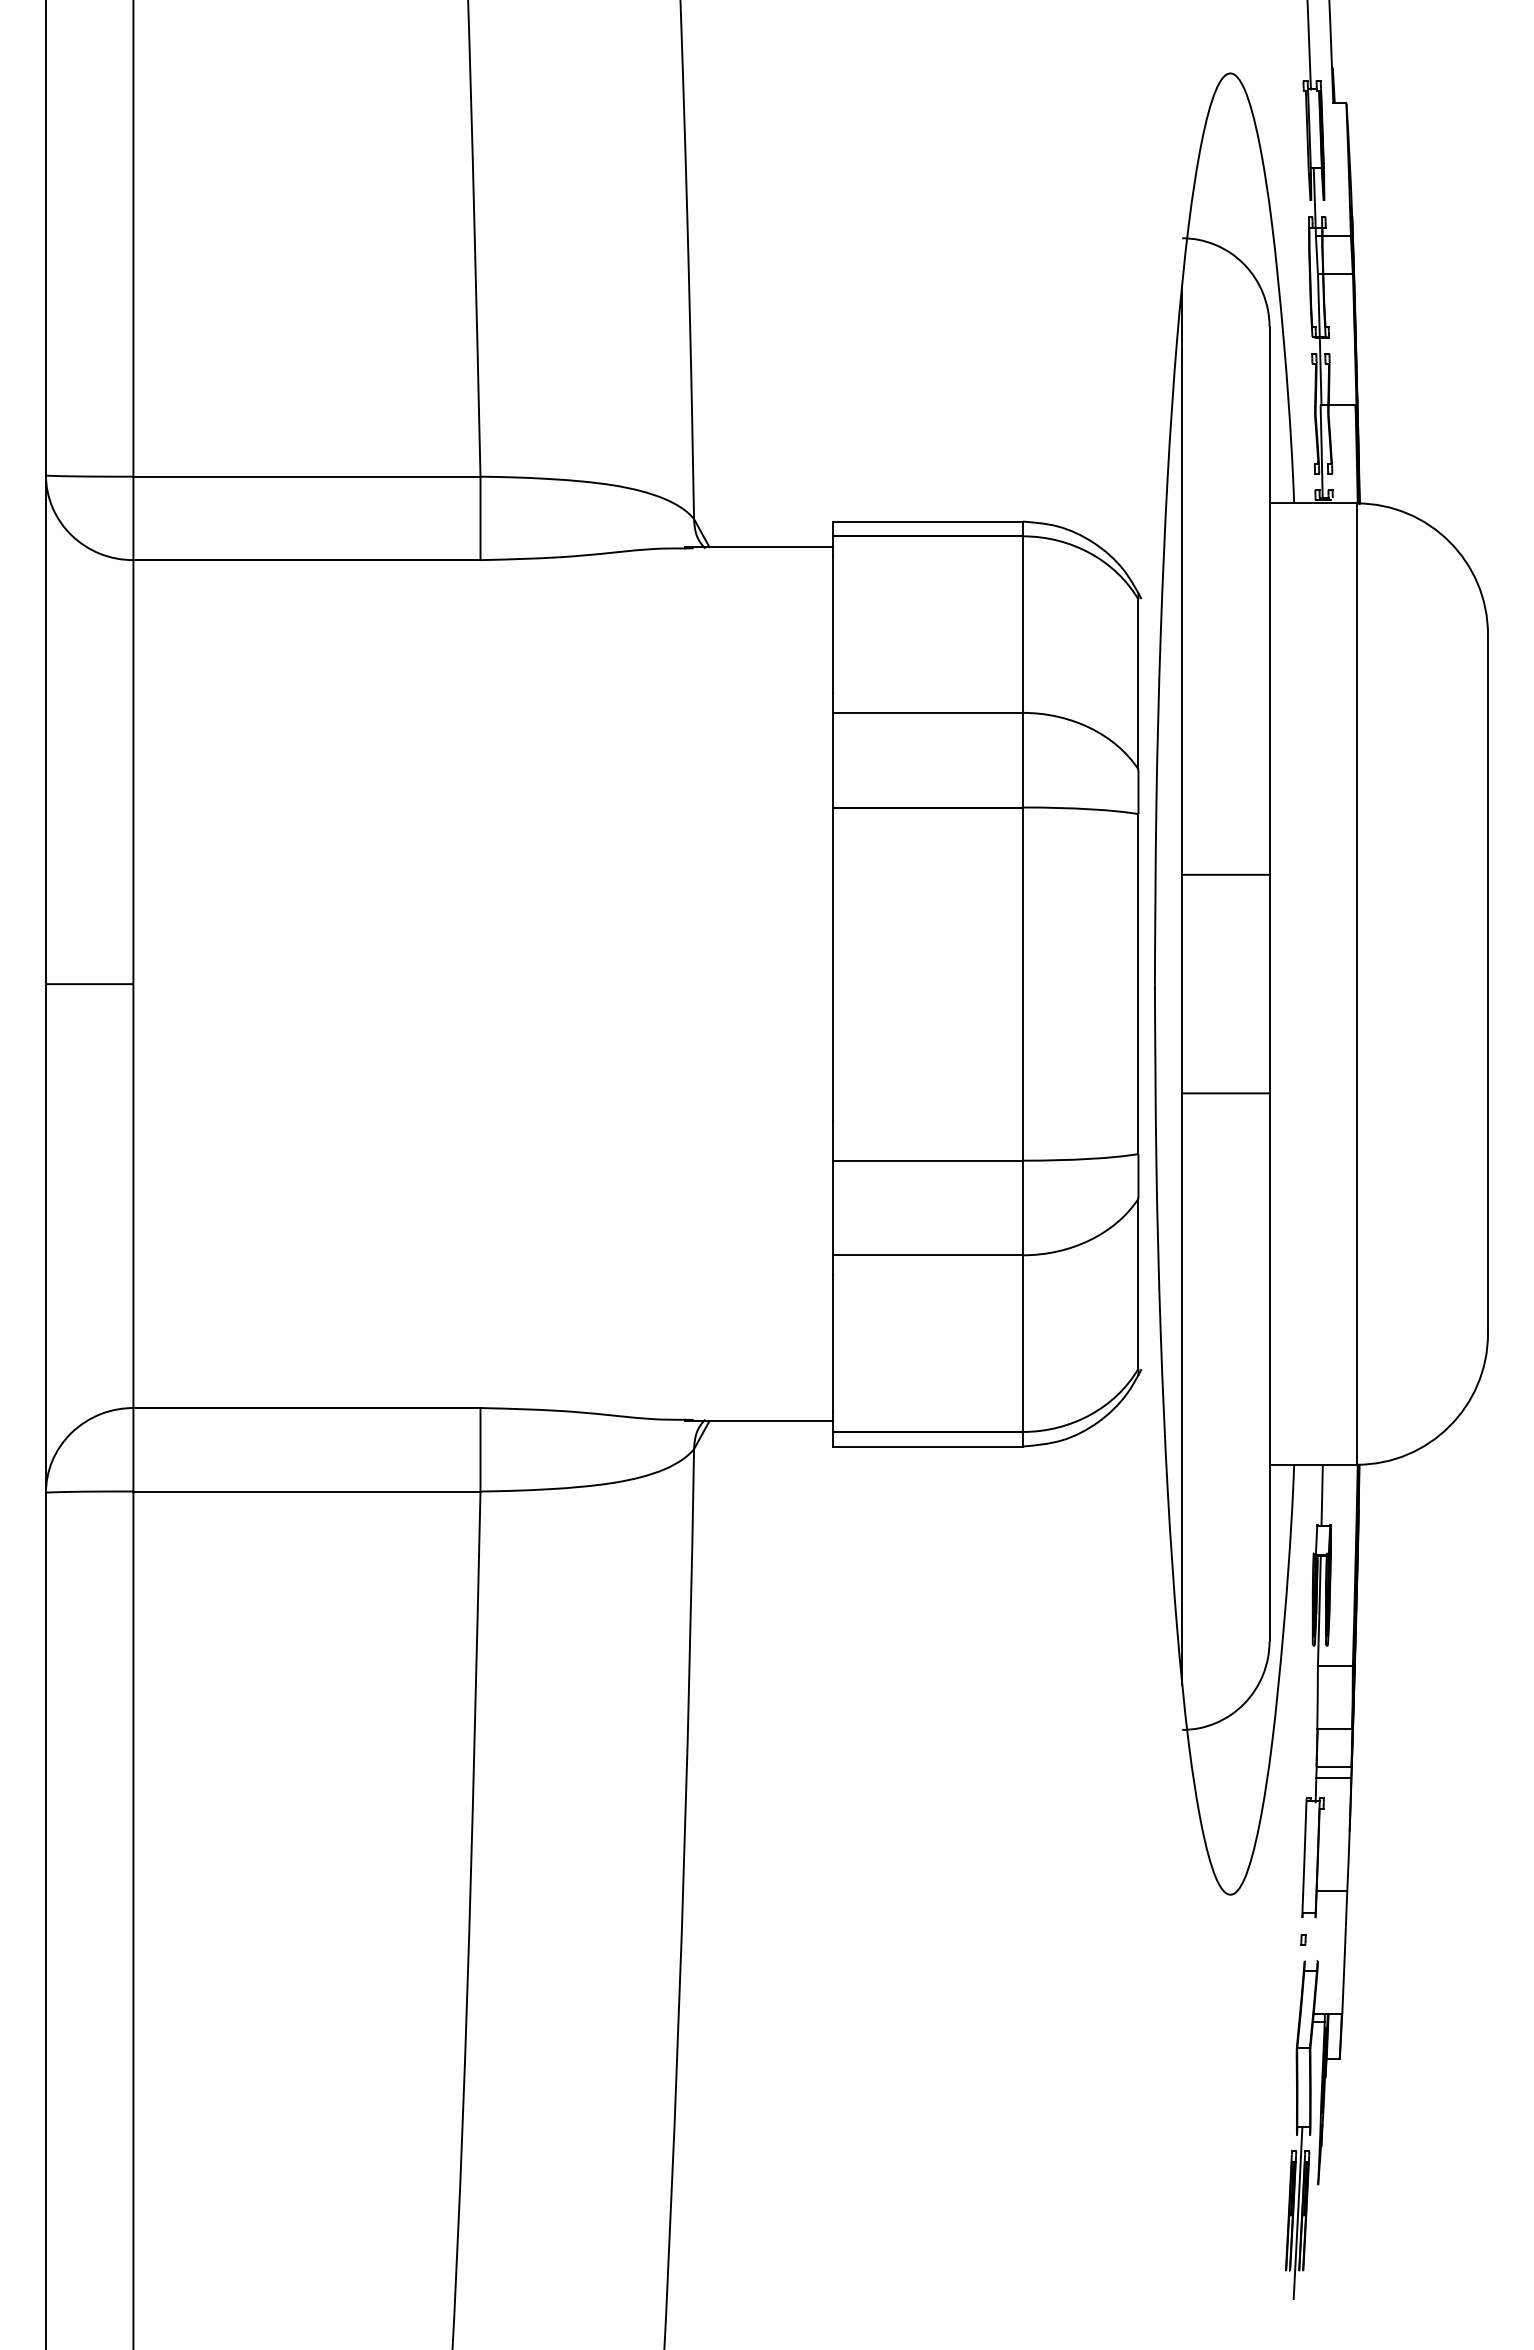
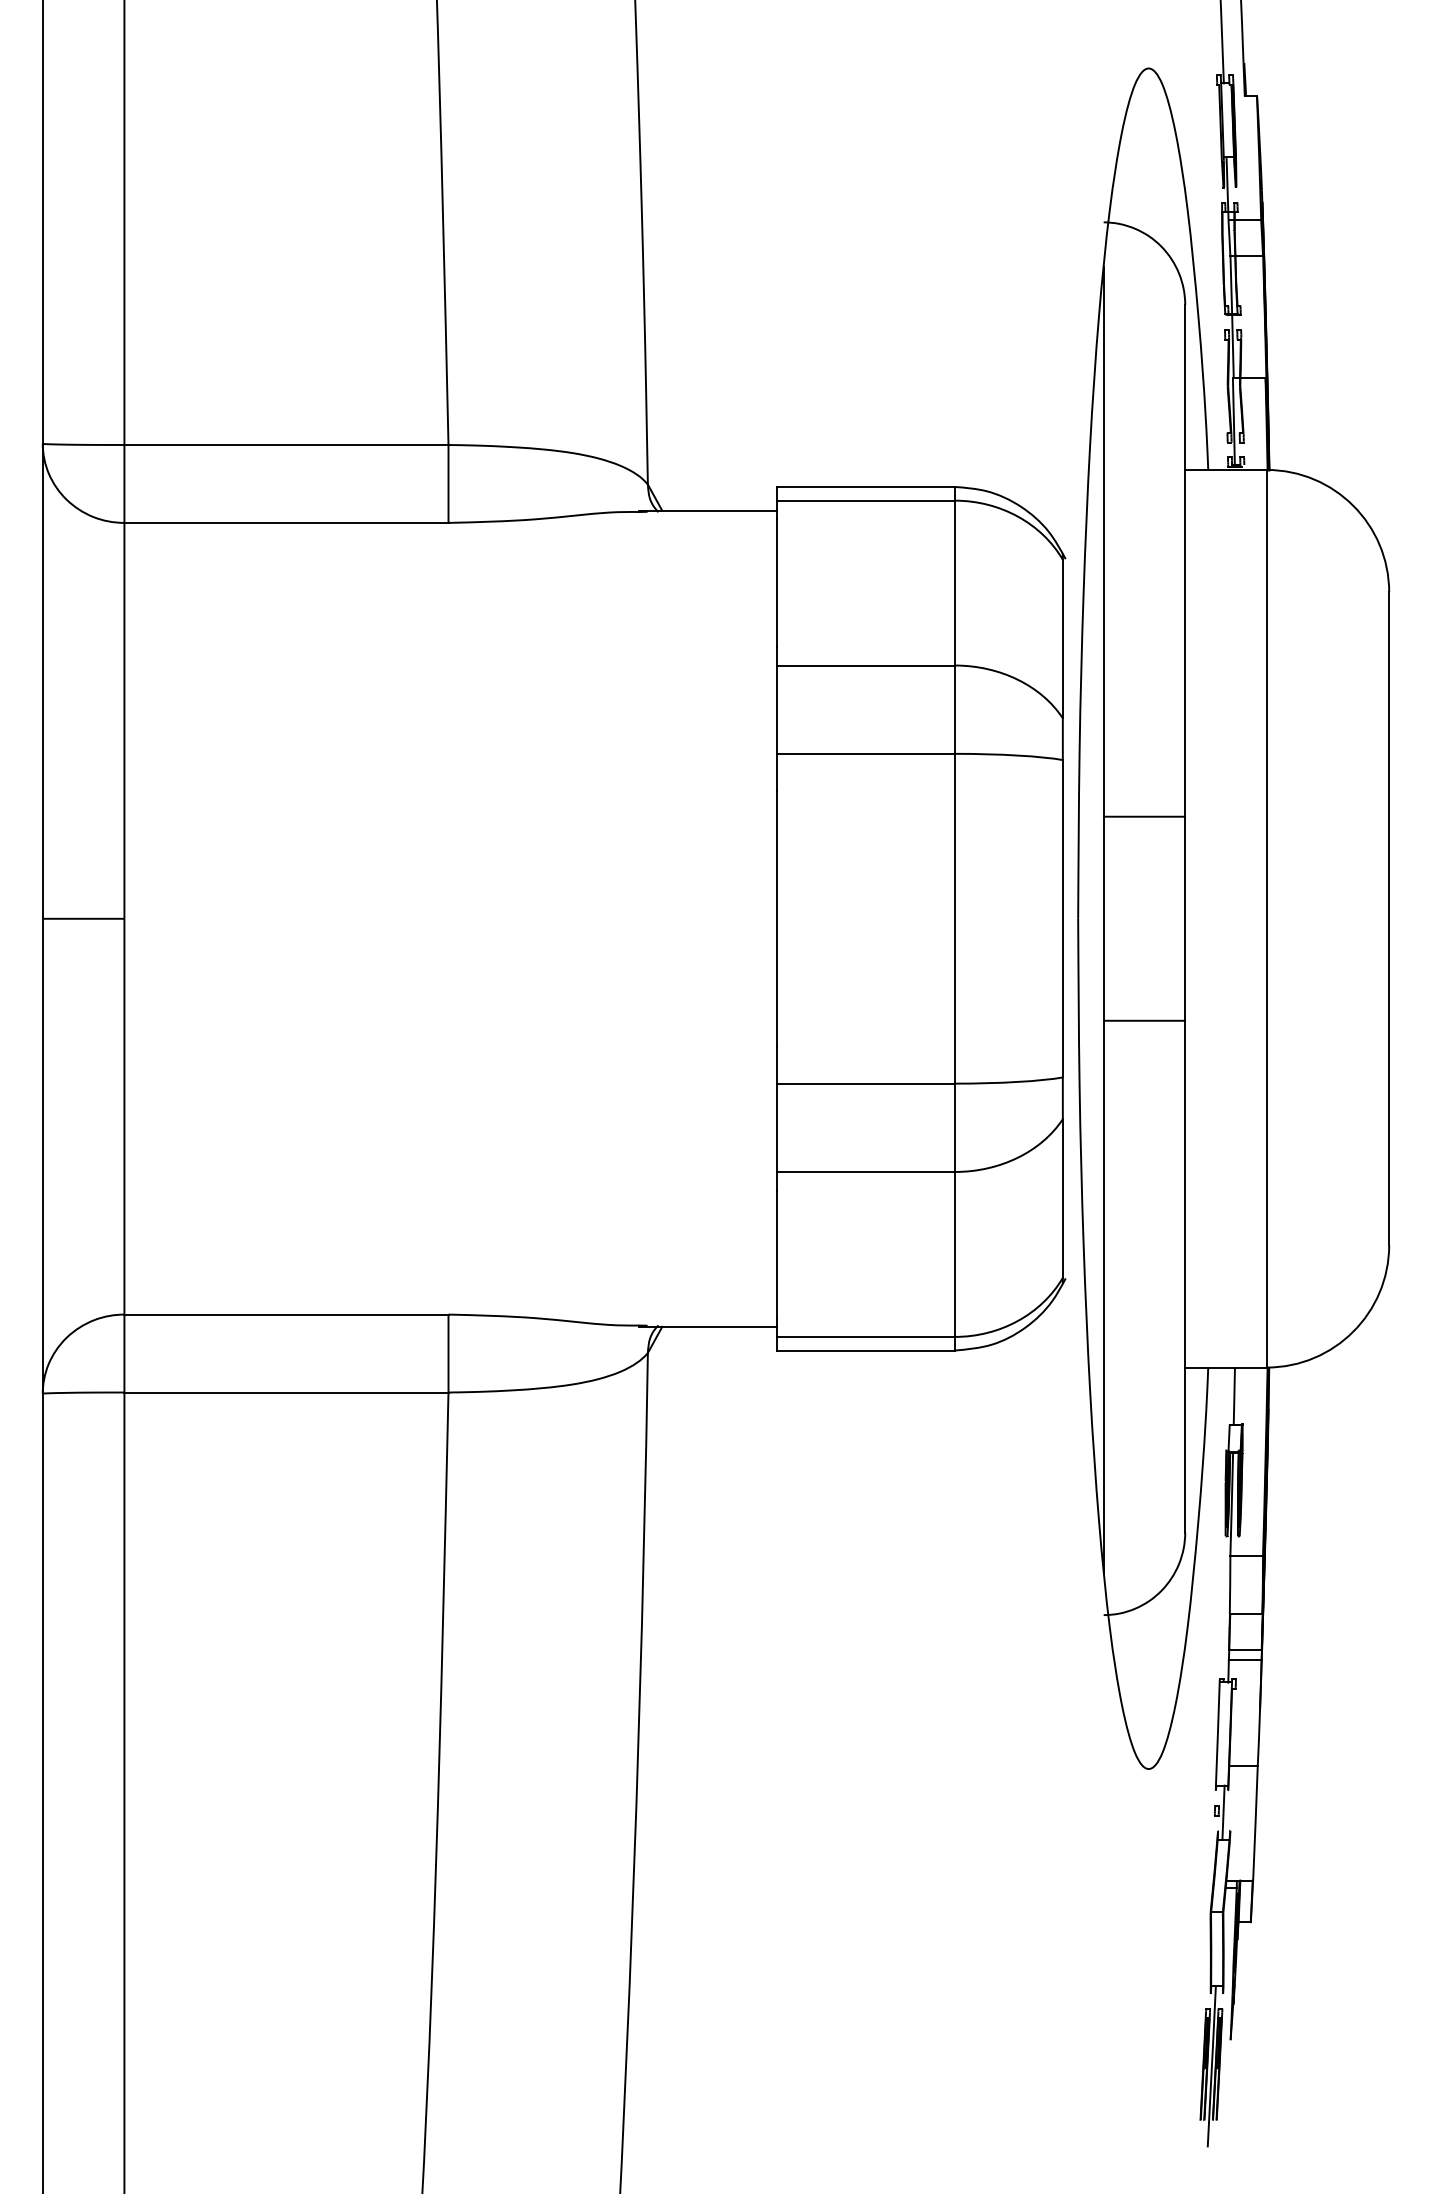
line: (1310, 1941) -> (1223, 1812), added

